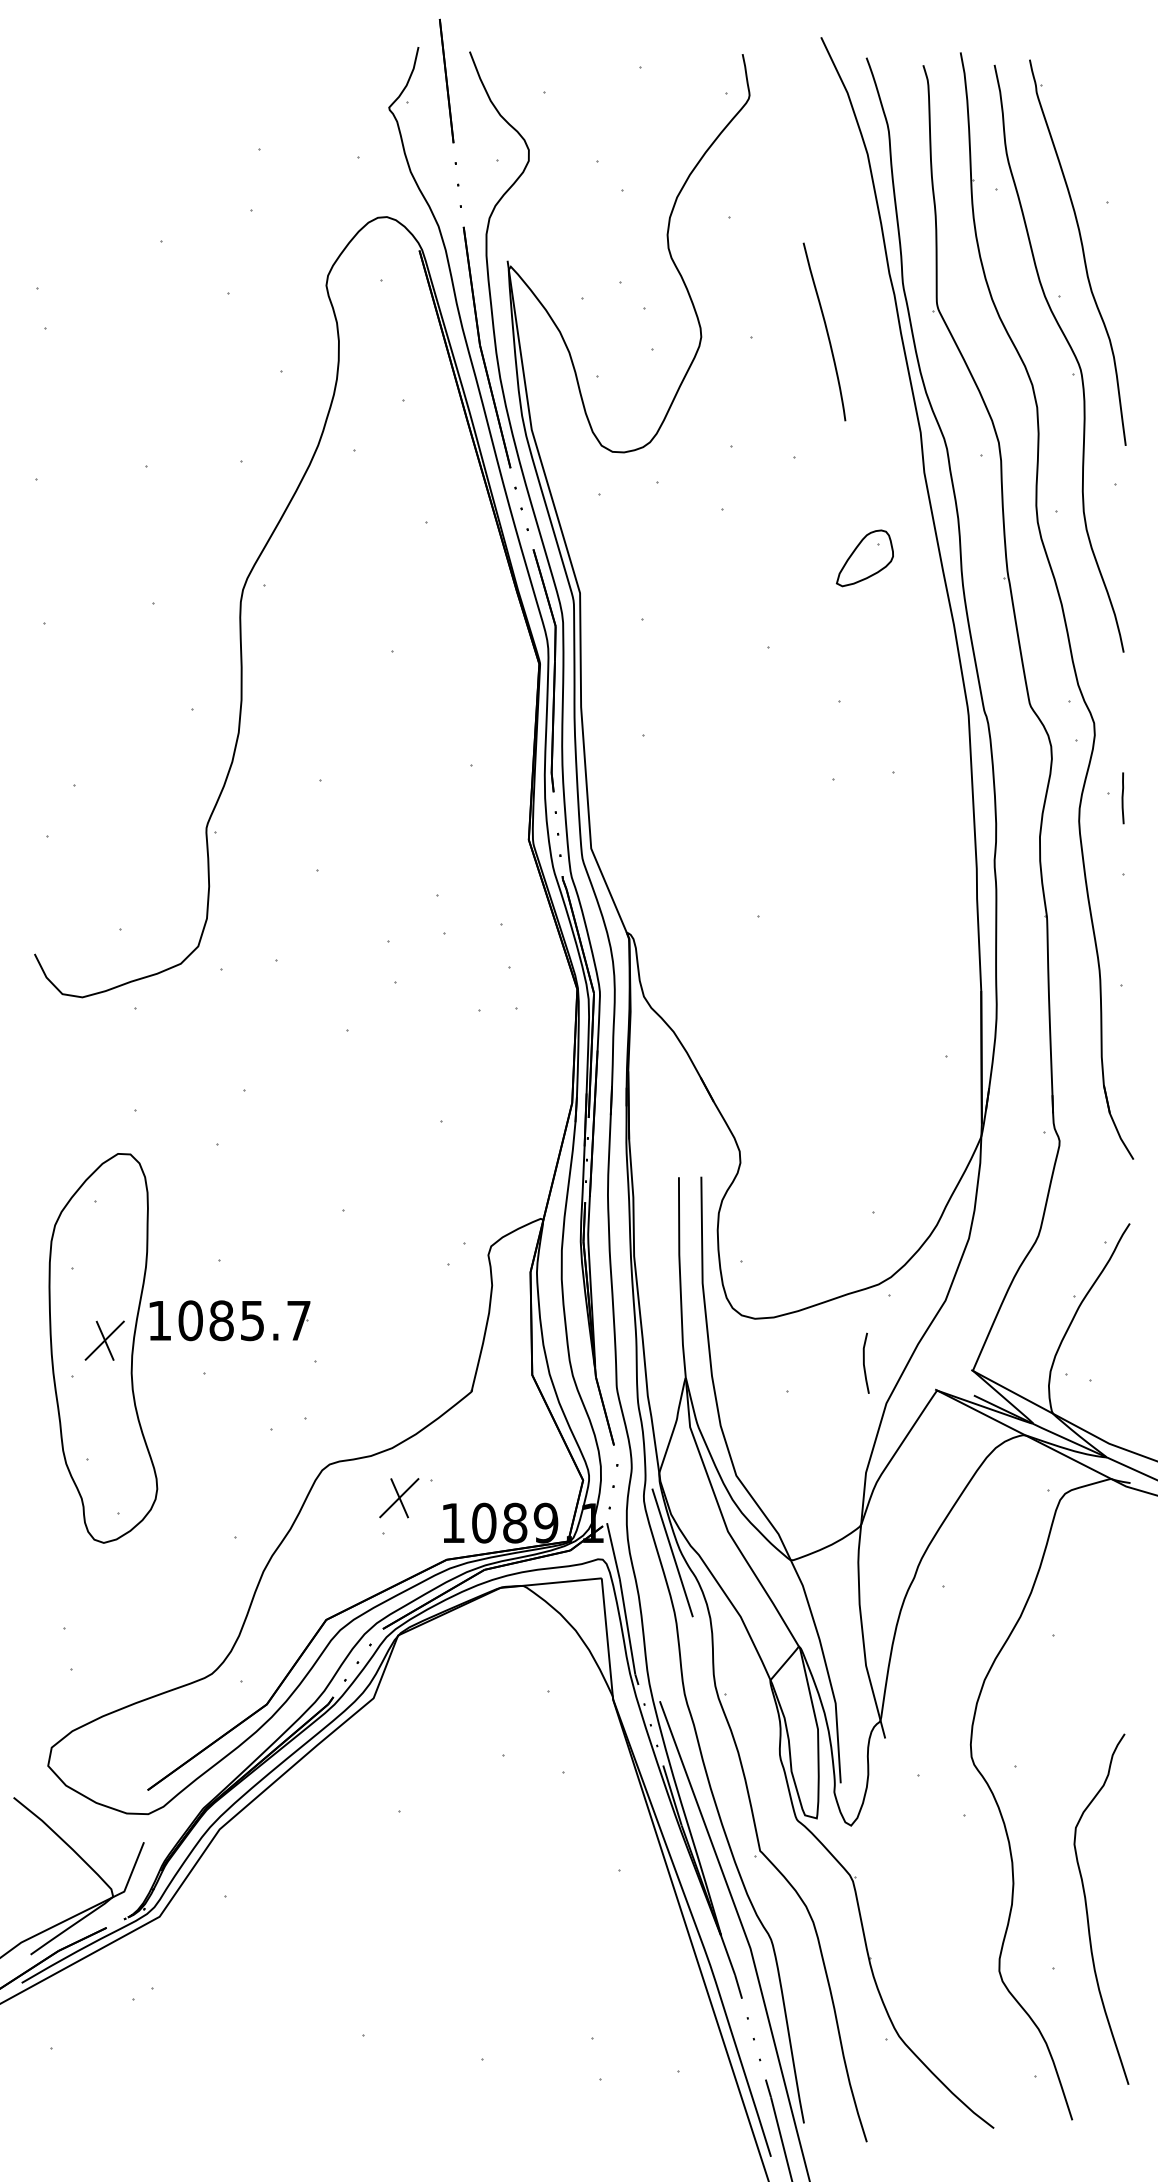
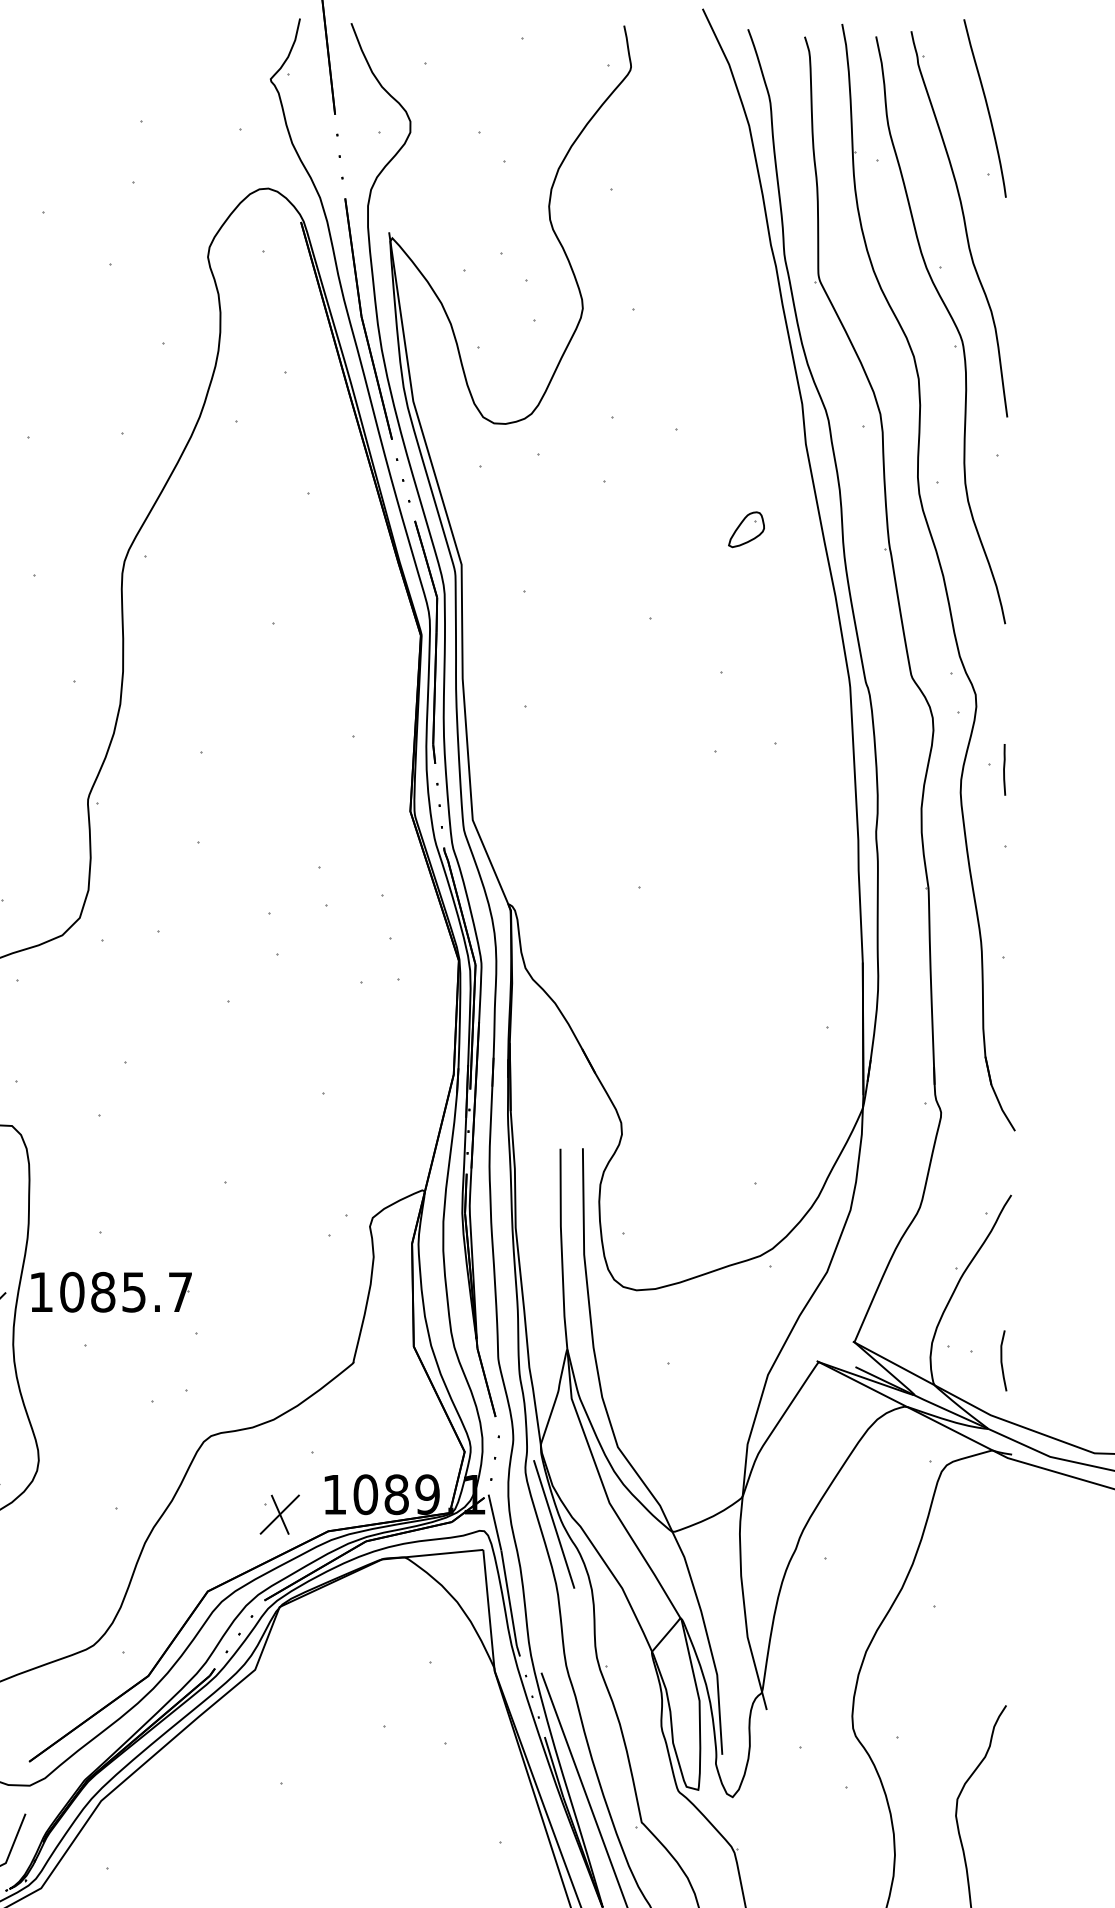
curve: (826, 331) -> (987, 108), moved
part: (864, 557) -> (746, 529), size x0.62
line: (864, 1362) -> (1002, 1360), moved
part: (399, 1498) -> (280, 1515), moved

